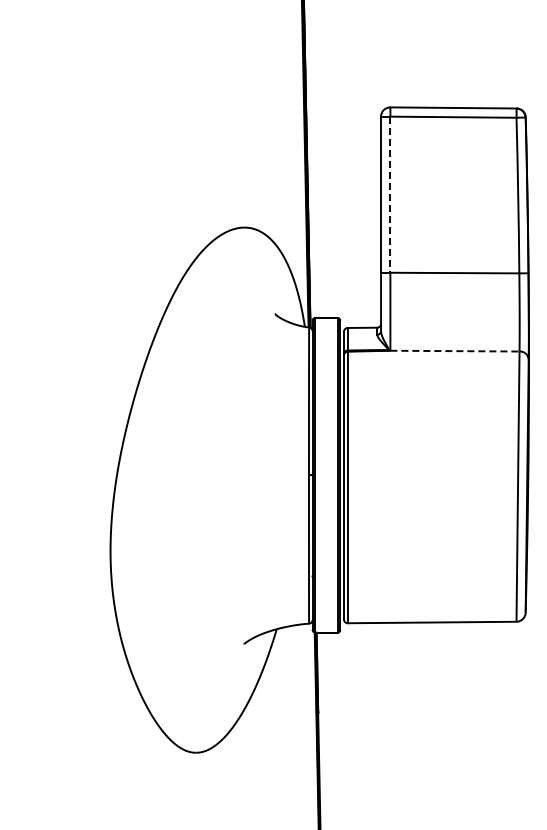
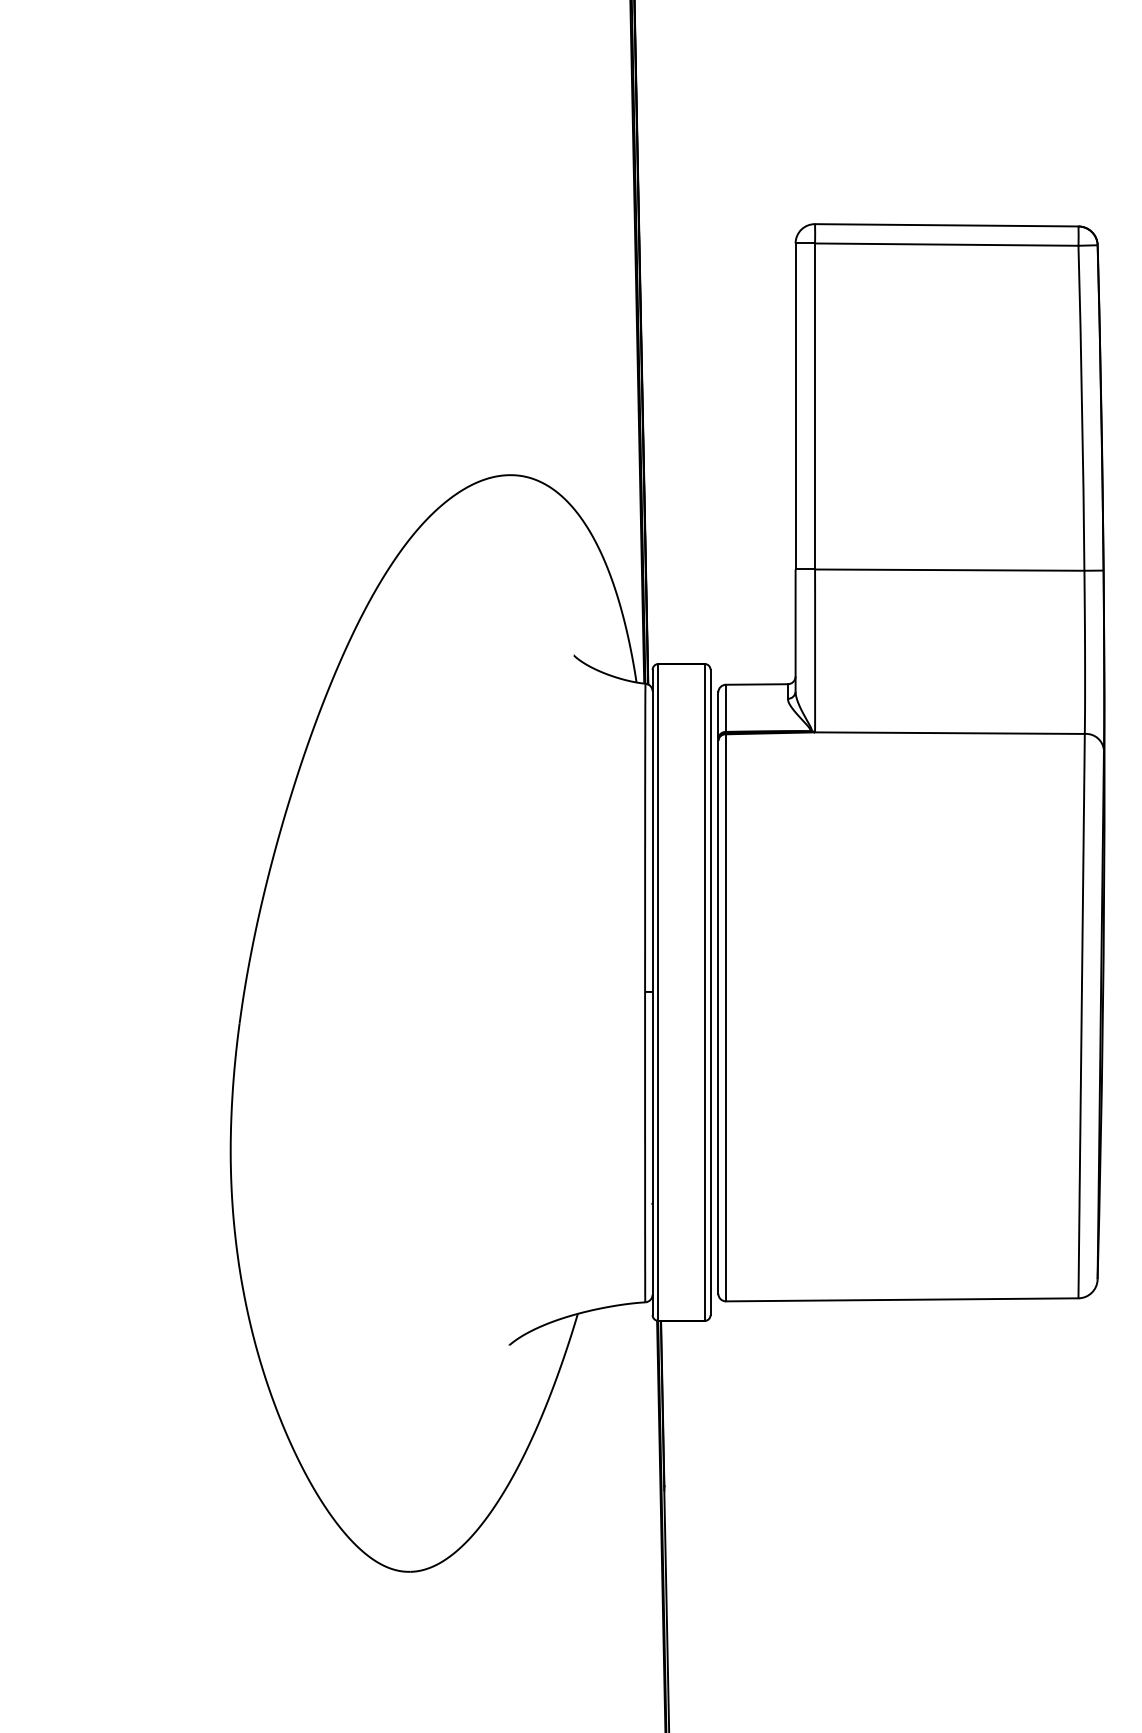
line: (390, 195) -> (815, 408), dashed -> solid
line: (454, 351) -> (948, 733), dashed -> solid

